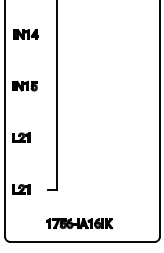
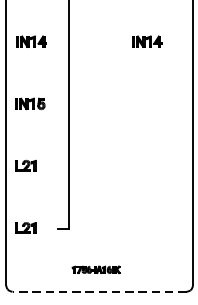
part: (121, 34) -> (146, 41), added
part: (79, 223) -> (95, 269), size x0.6
line: (81, 241) -> (98, 291), solid -> dashed

